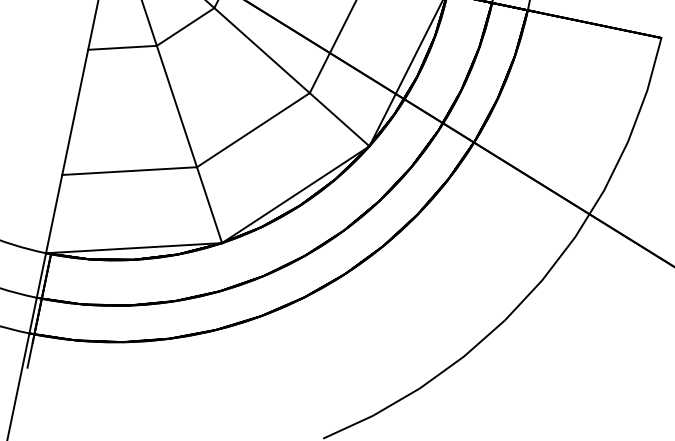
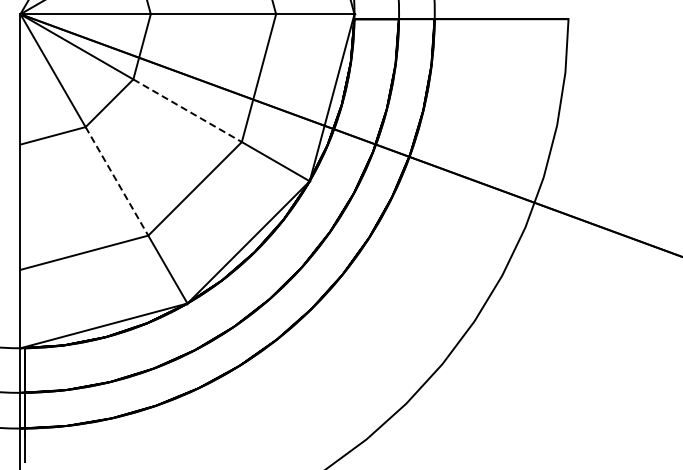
line: (262, 50) -> (187, 110), solid -> dashed
line: (176, 106) -> (116, 181), solid -> dashed

